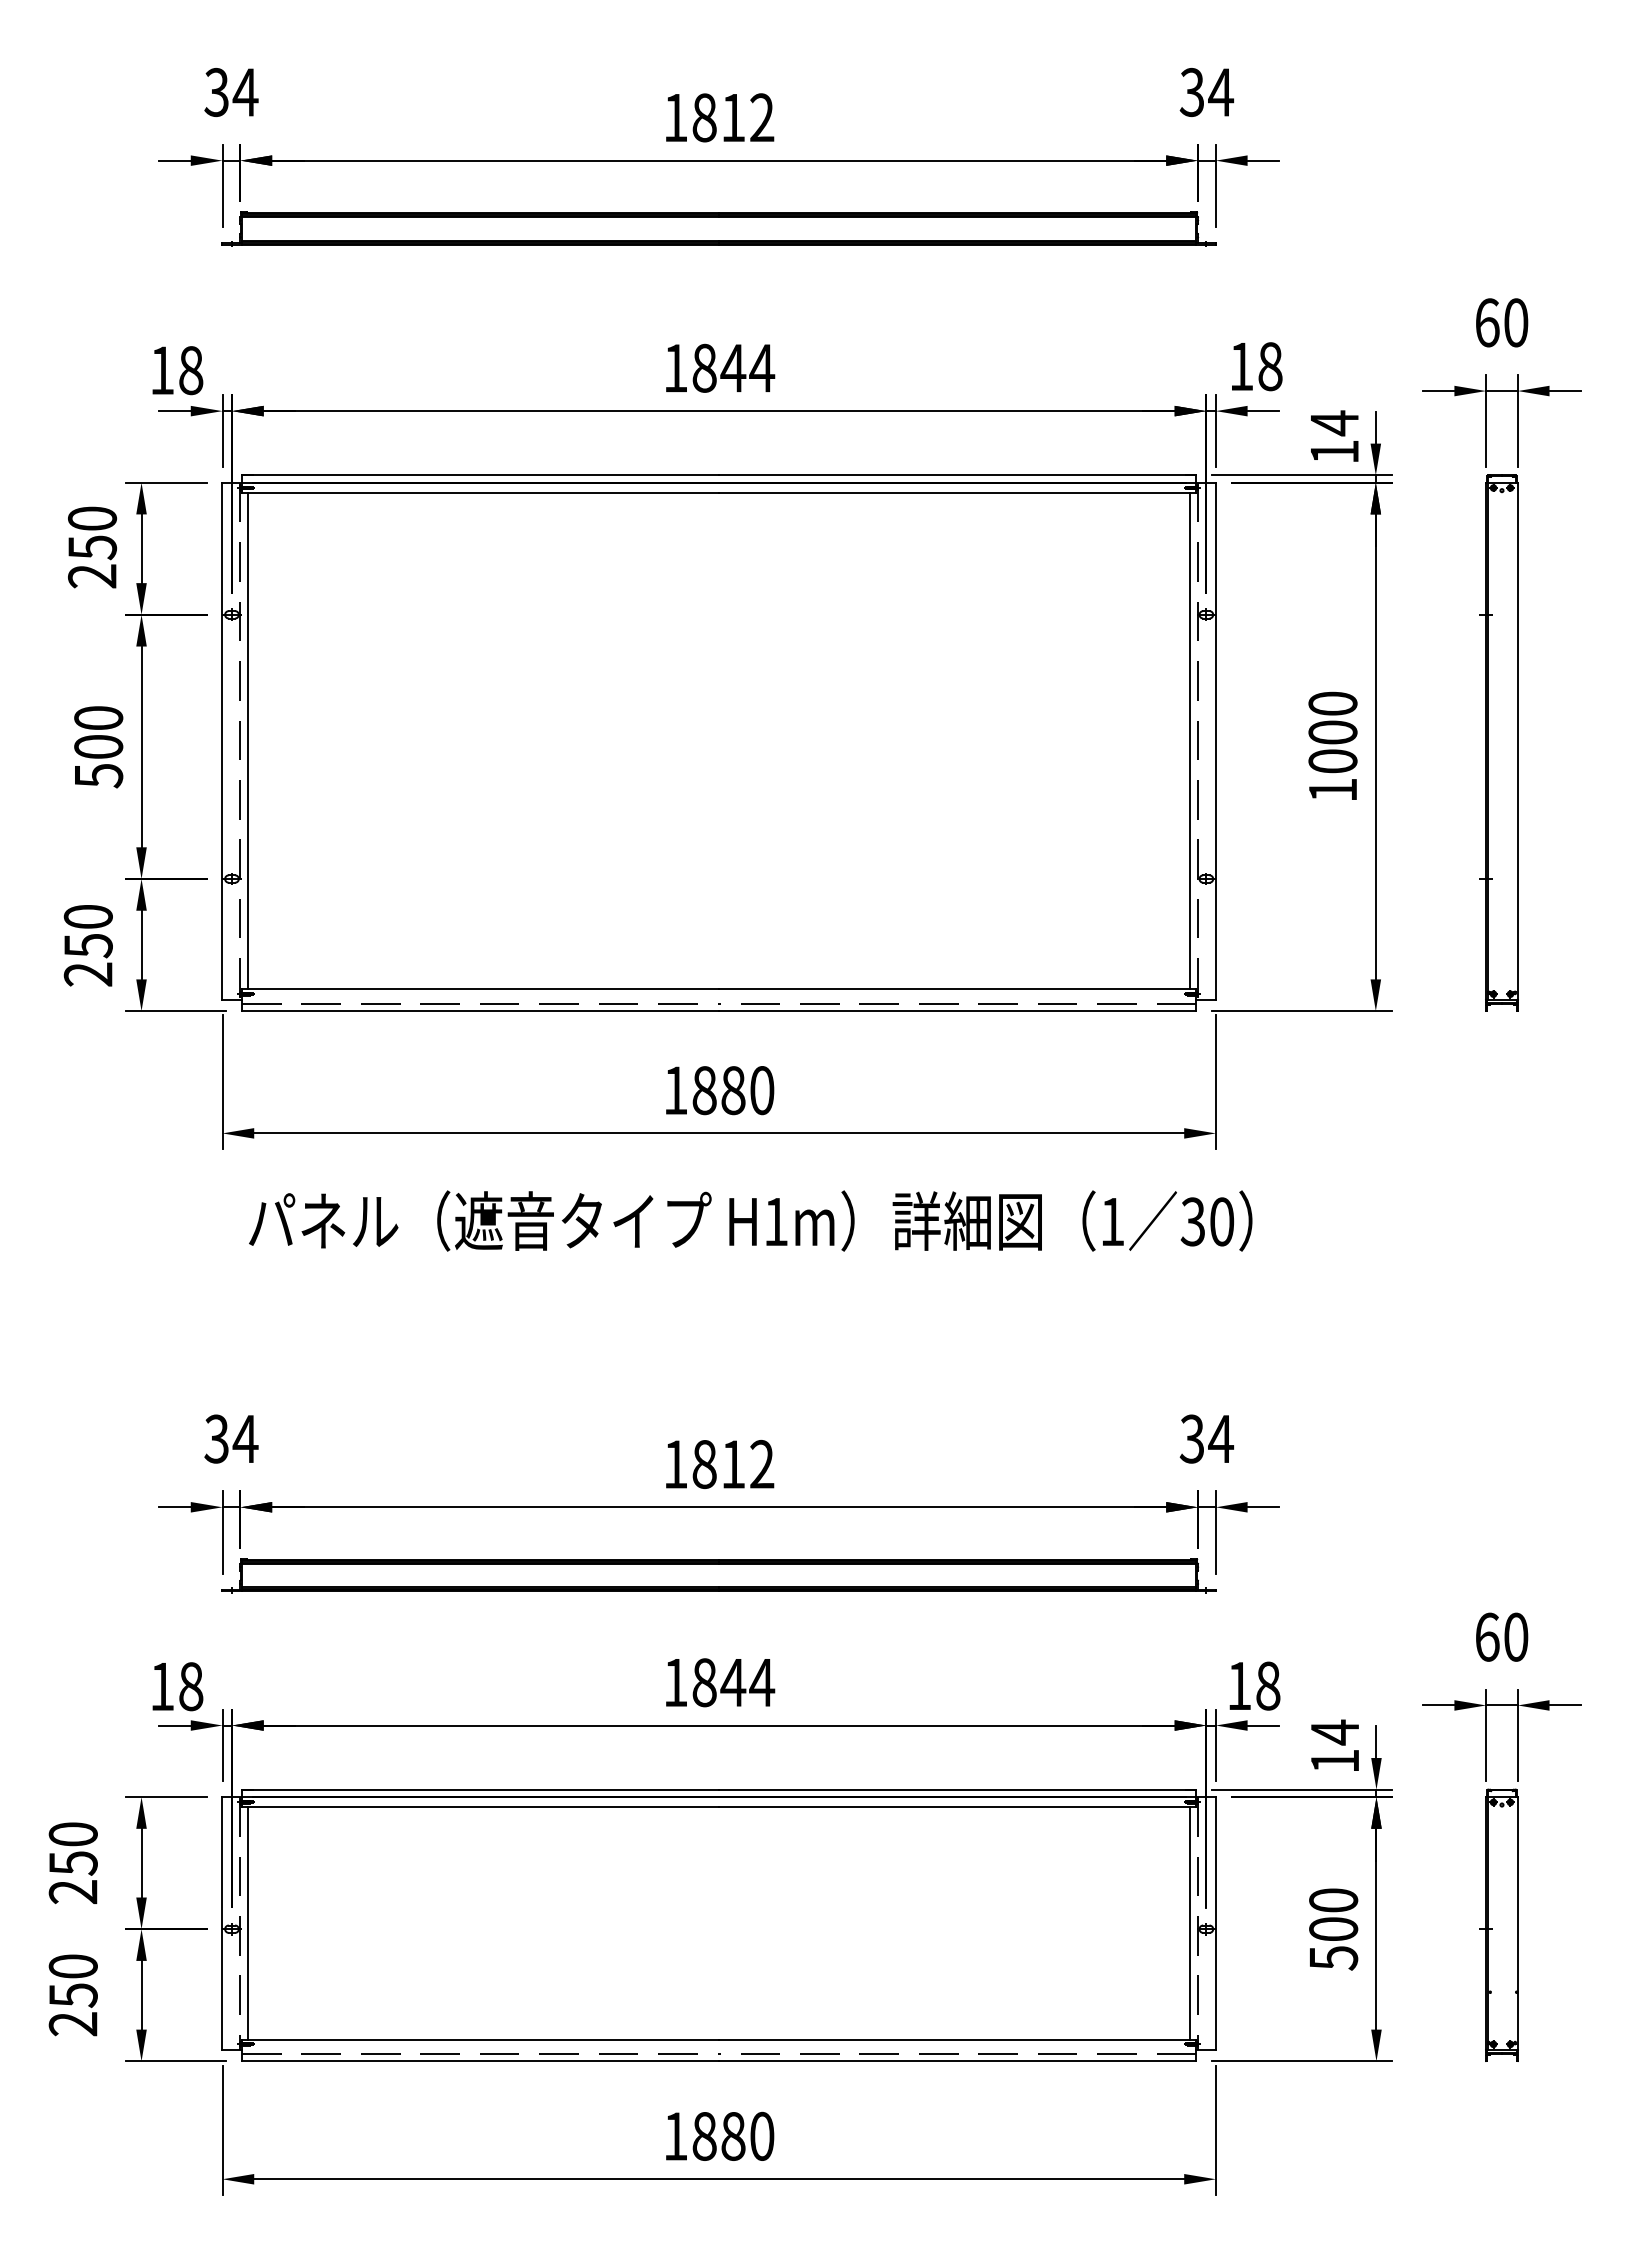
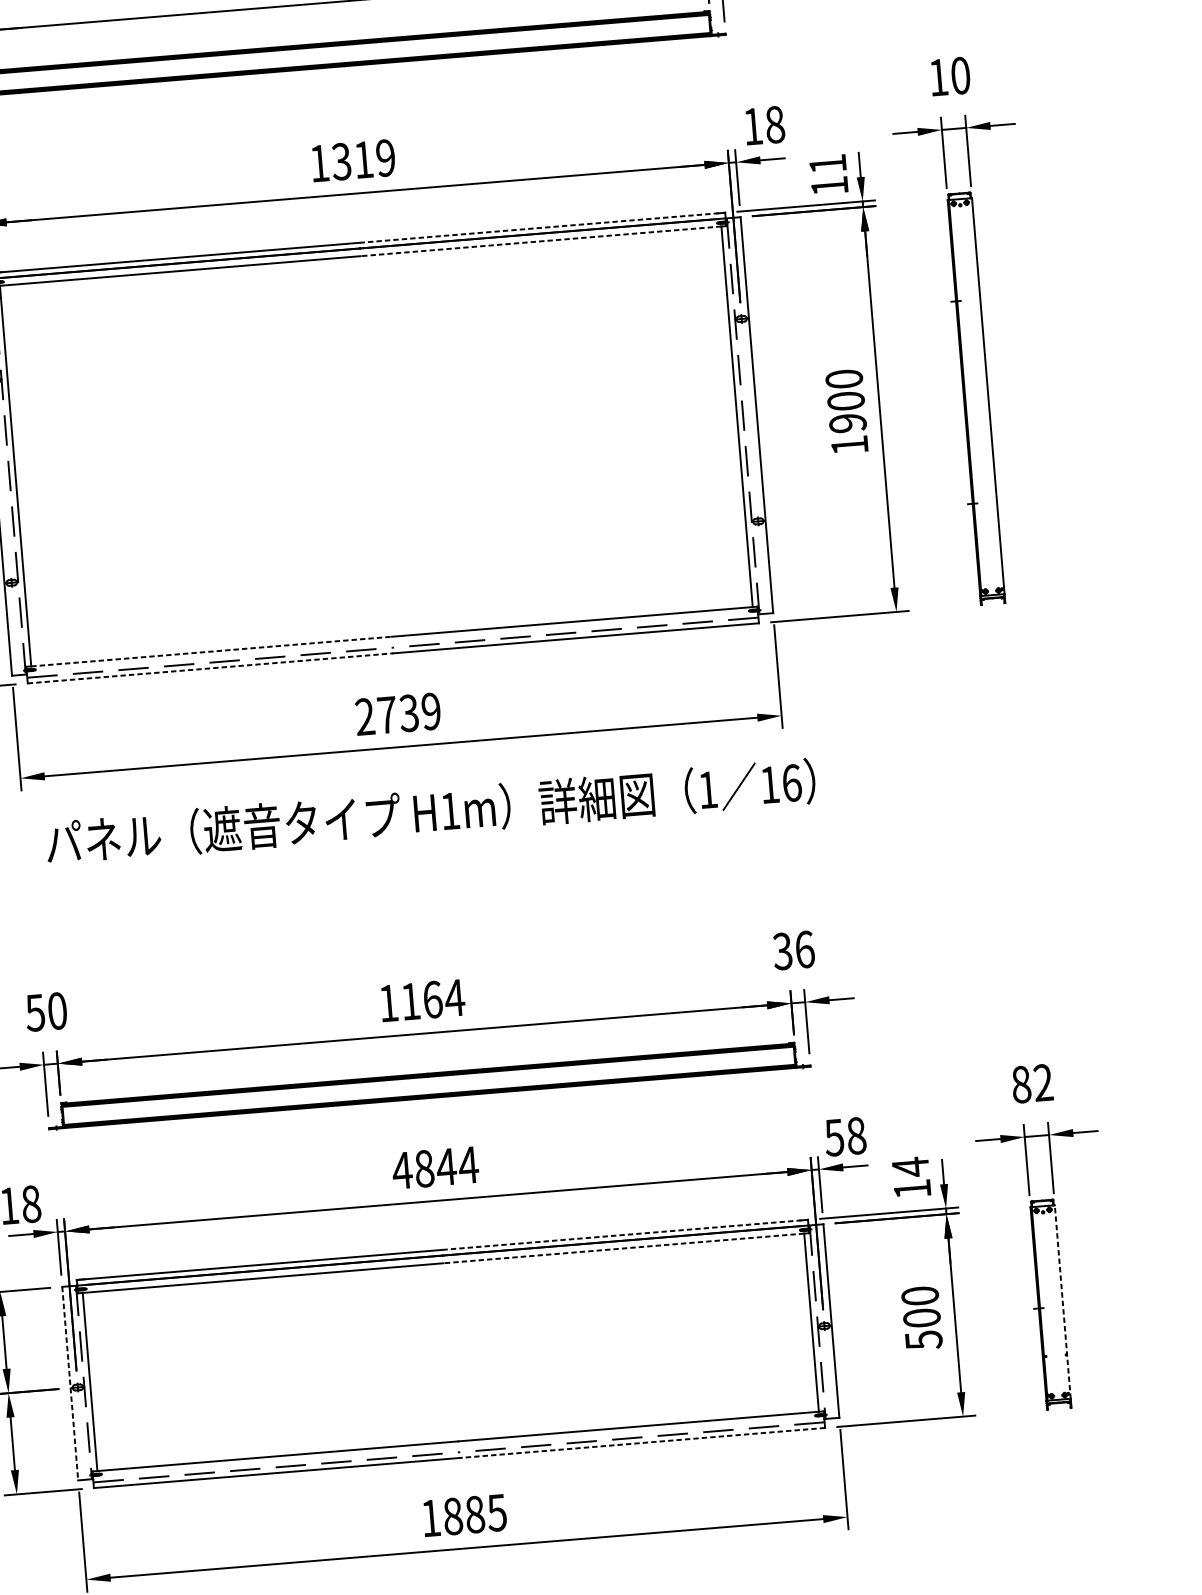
text: (1487, 322) -> (938, 77), 60 -> 10
text: (733, 367) -> (363, 159), 1844 -> 1319
text: (1334, 423) -> (827, 164), 14 -> 11
line: (957, 475) -> (542, 227), solid -> dashed
line: (954, 492) -> (540, 241), solid -> dashed
text: (1332, 761) -> (847, 423), 1000 -> 1900
line: (484, 989) -> (212, 651), solid -> dashed
line: (480, 1011) -> (210, 668), solid -> dashed
text: (718, 1090) -> (397, 714), 1880 -> 2739
text: (1207, 1221) -> (780, 783), 30 -> 16
text: (231, 1438) -> (46, 1011), 34 -> 50
text: (1221, 1438) -> (805, 949), 34 -> 36
text: (733, 1464) -> (432, 999), 1812 -> 1164
text: (1501, 1636) -> (1032, 1083), 60 -> 82
text: (675, 1682) -> (402, 1170), 1844 -> 4844
text: (1238, 1686) -> (833, 1138), 18 -> 58
line: (957, 1789) -> (624, 1234), solid -> dashed
line: (954, 1807) -> (623, 1248), solid -> dashed
line: (1517, 1922) -> (1062, 1301), solid -> dashed
line: (222, 1923) -> (70, 1383), solid -> dashed
line: (957, 2061) -> (642, 1443), solid -> dashed
text: (761, 2135) -> (496, 1512), 1880 -> 1885

